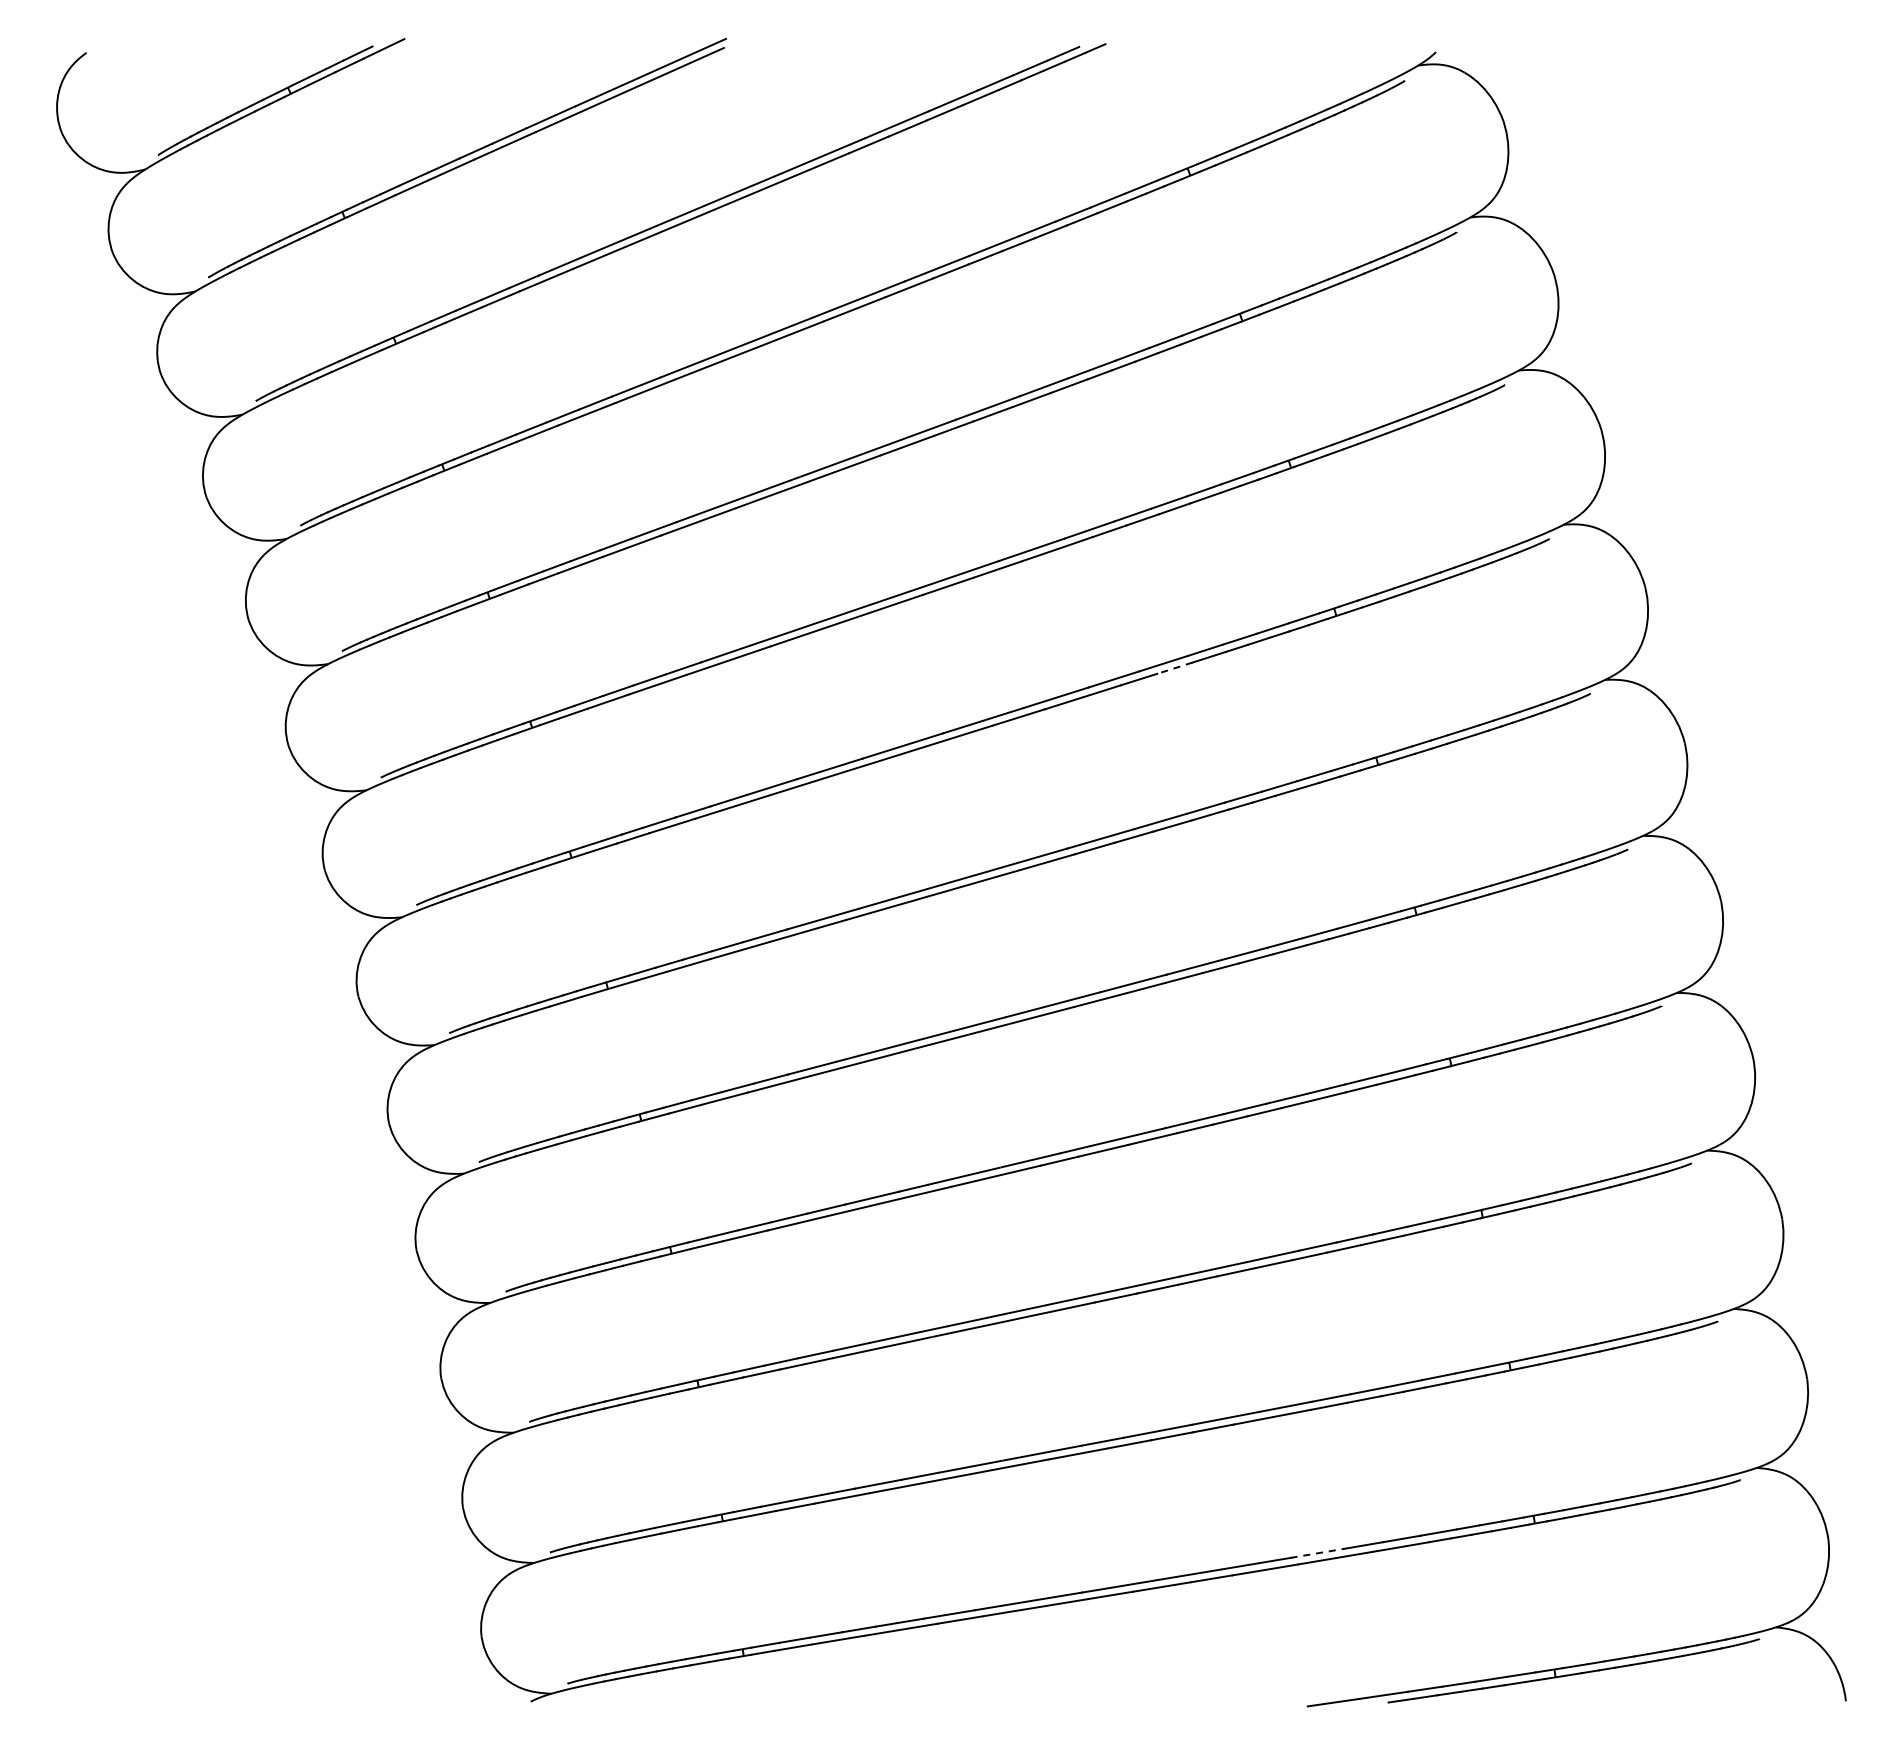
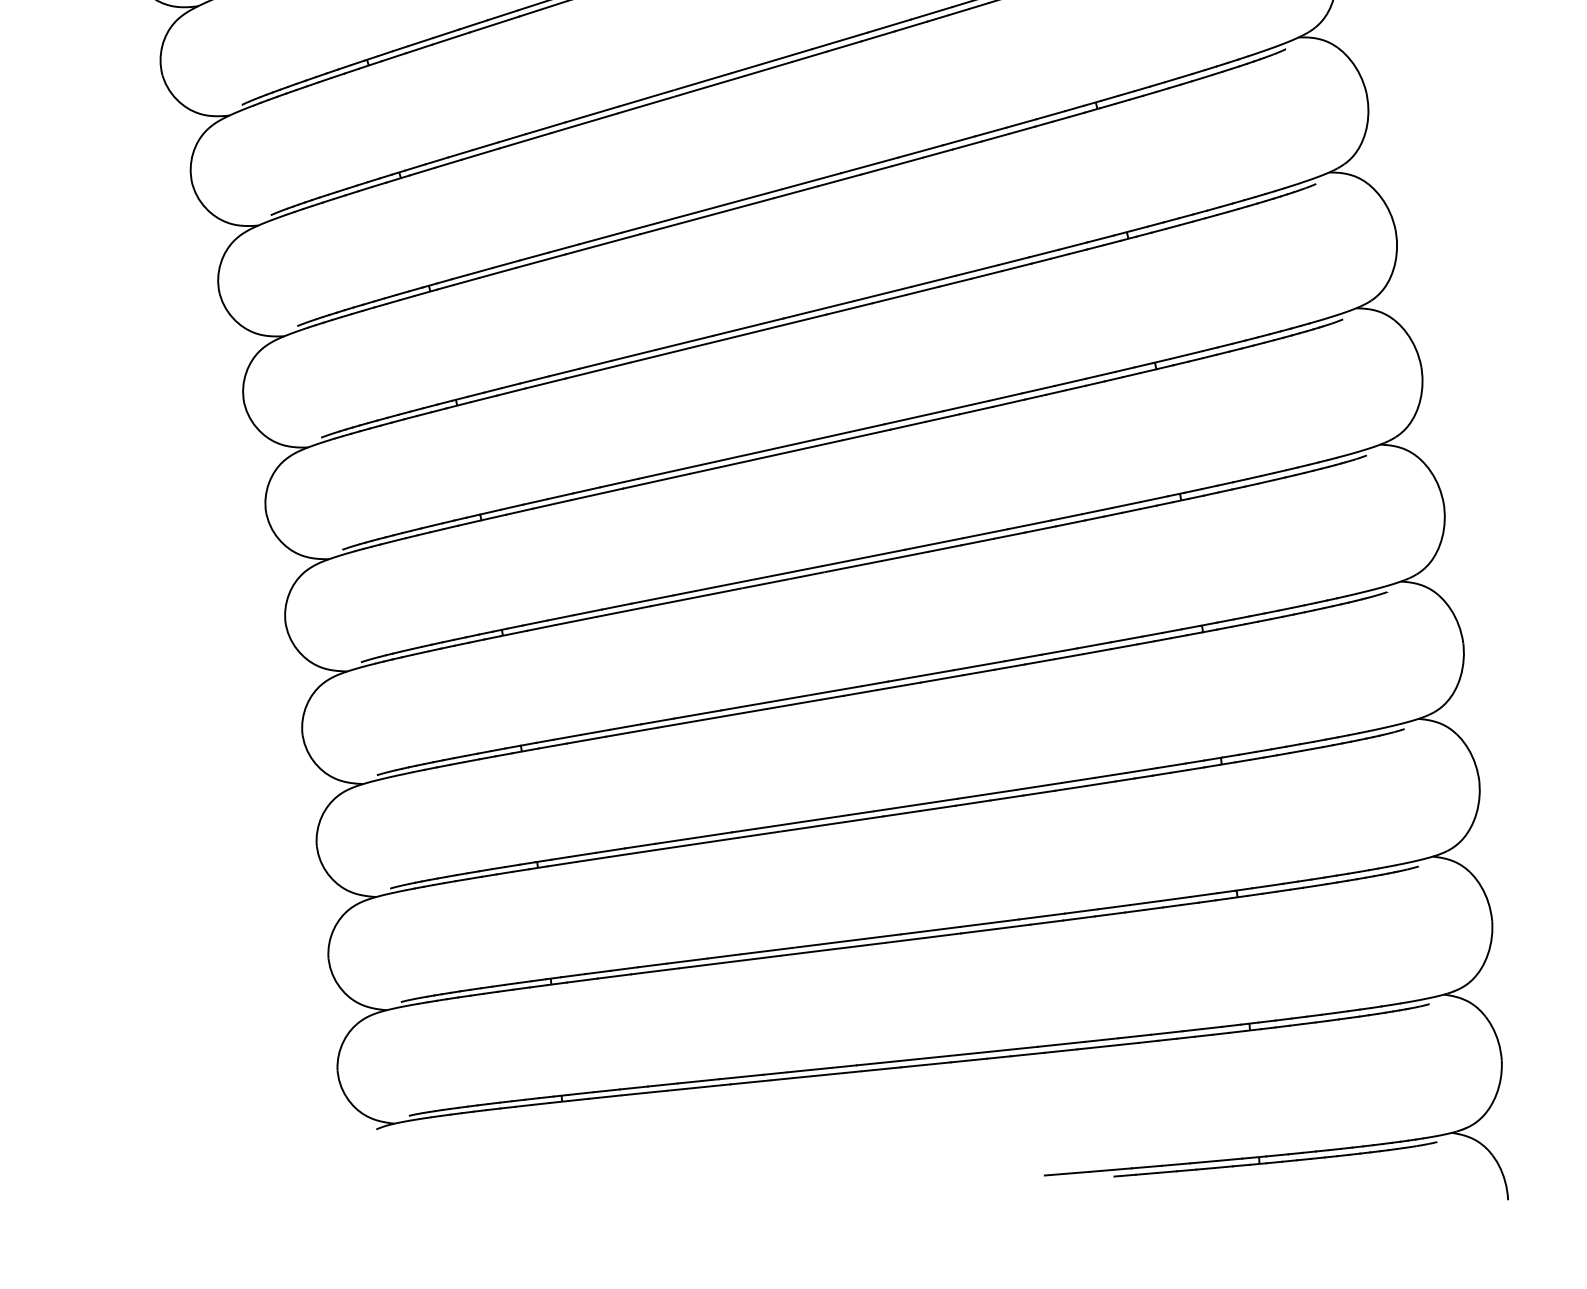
line: (1174, 668) -> (986, 275), dashed -> solid
line: (1317, 1553) -> (1061, 1044), dashed -> solid

